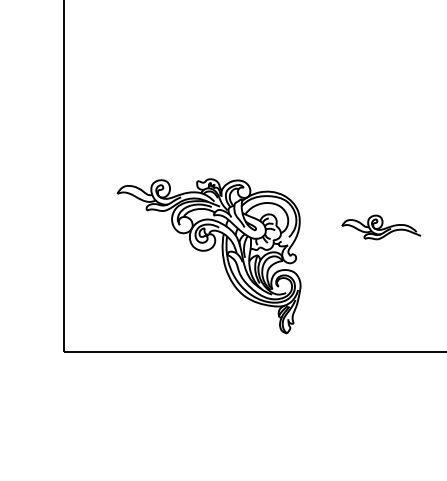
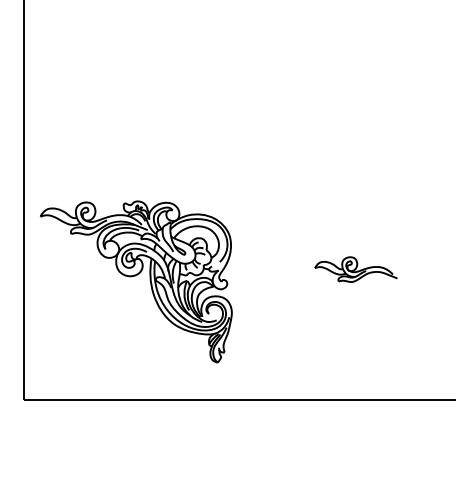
part: (208, 256) -> (135, 282), moved

